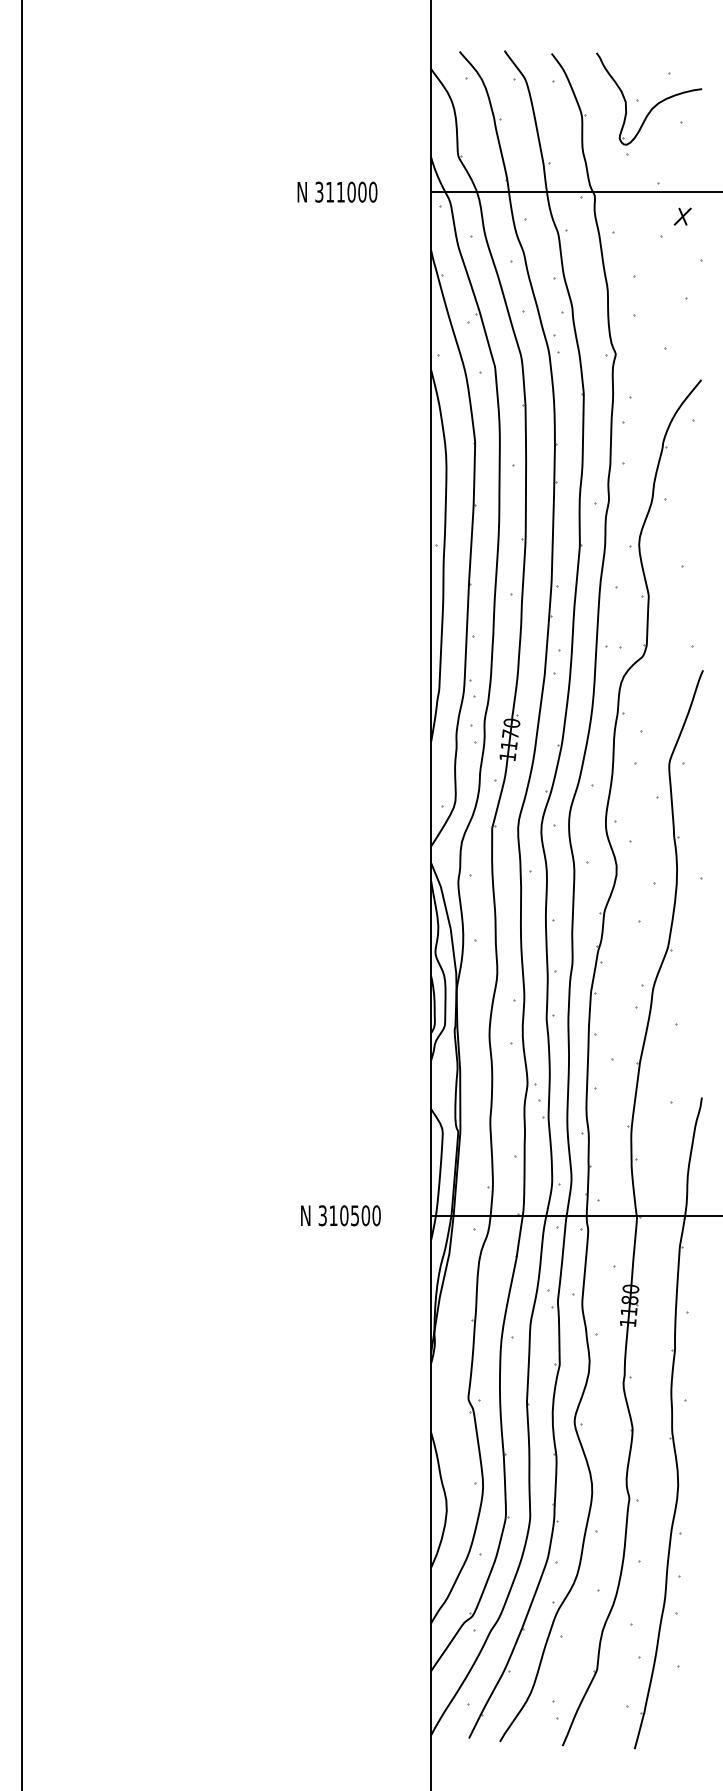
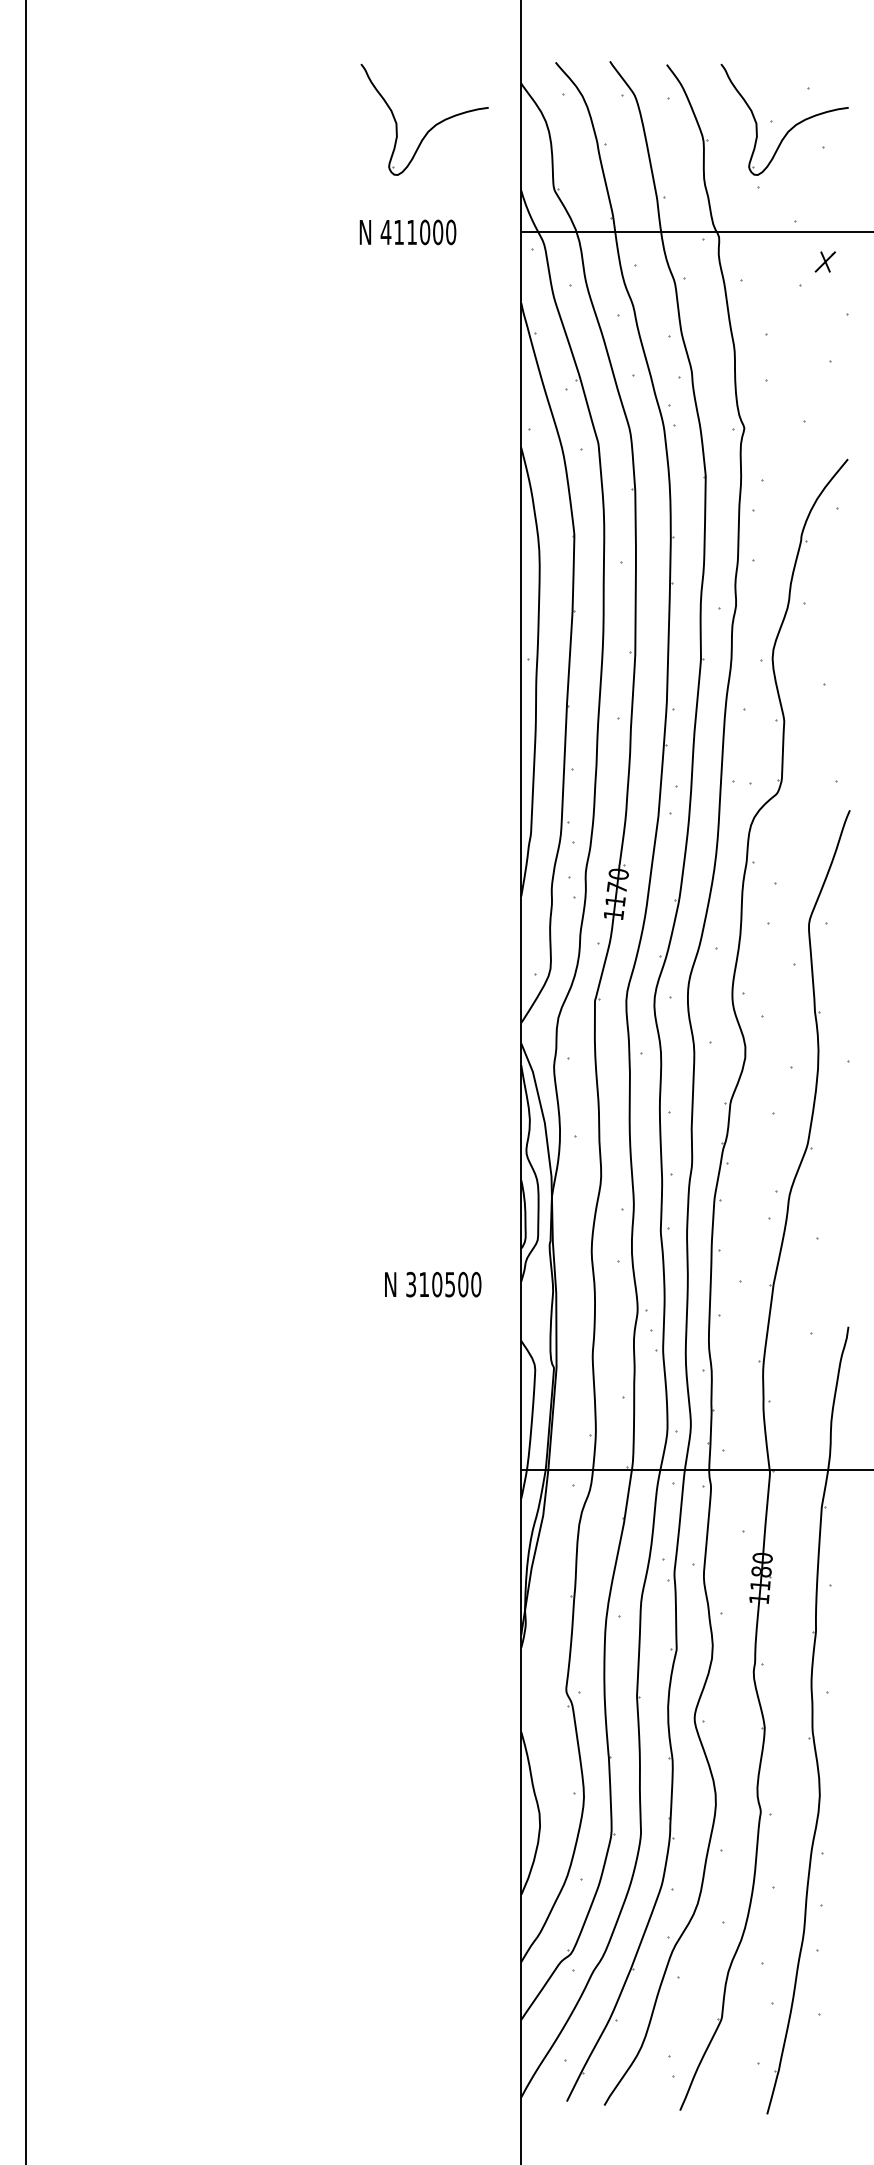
part: (357, 104) -> (432, 126), added
text: (318, 192) -> (385, 232), 311000 -> 411000
text: (341, 1215) -> (433, 1284), moved

